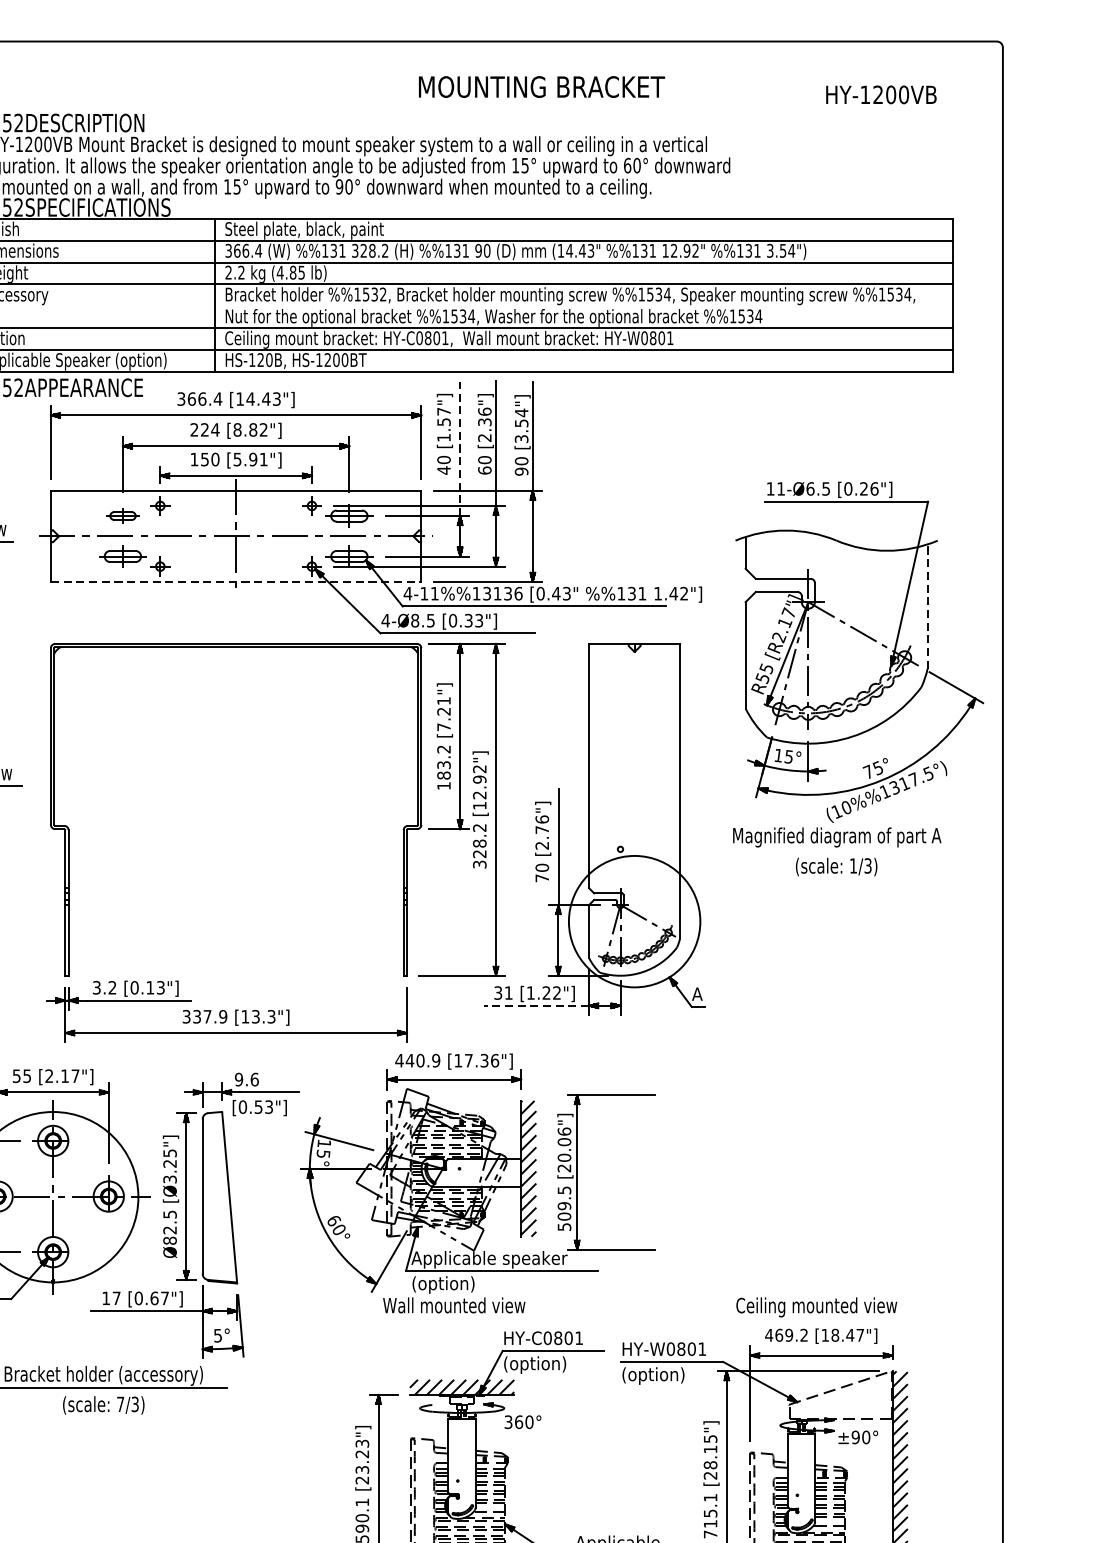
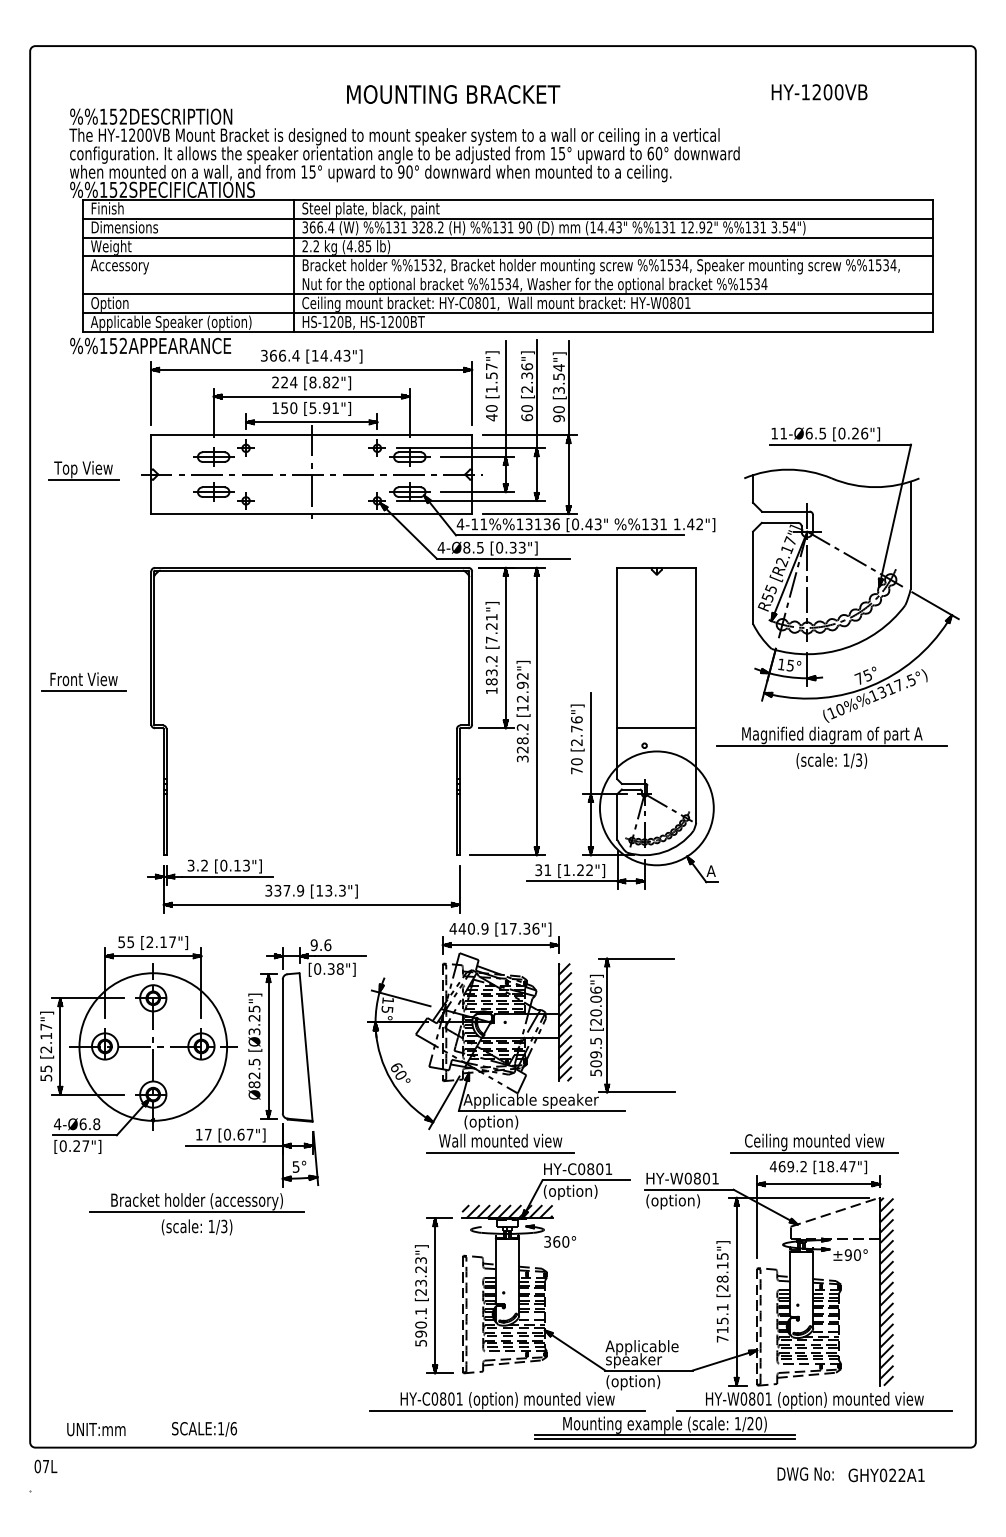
text: (541, 87) -> (453, 94), moved
text: (881, 95) -> (819, 92), moved
line: (459, 448) -> (505, 398), dashed -> solid
part: (122, 515) -> (213, 456), size x1.43
line: (237, 582) -> (312, 514), dashed -> solid
line: (927, 606) -> (910, 535), dashed -> solid
line: (634, 829) -> (656, 728), added
line: (836, 849) -> (831, 745), added
line: (536, 1006) -> (571, 881), dashed -> solid
text: (263, 1106) -> (335, 968), [0.53"] -> [0.38"]
line: (454, 1318) -> (500, 1152), added
line: (816, 1318) -> (814, 1152), added
text: (120, 1404) -> (211, 1226), 7/3) -> 1/3)

